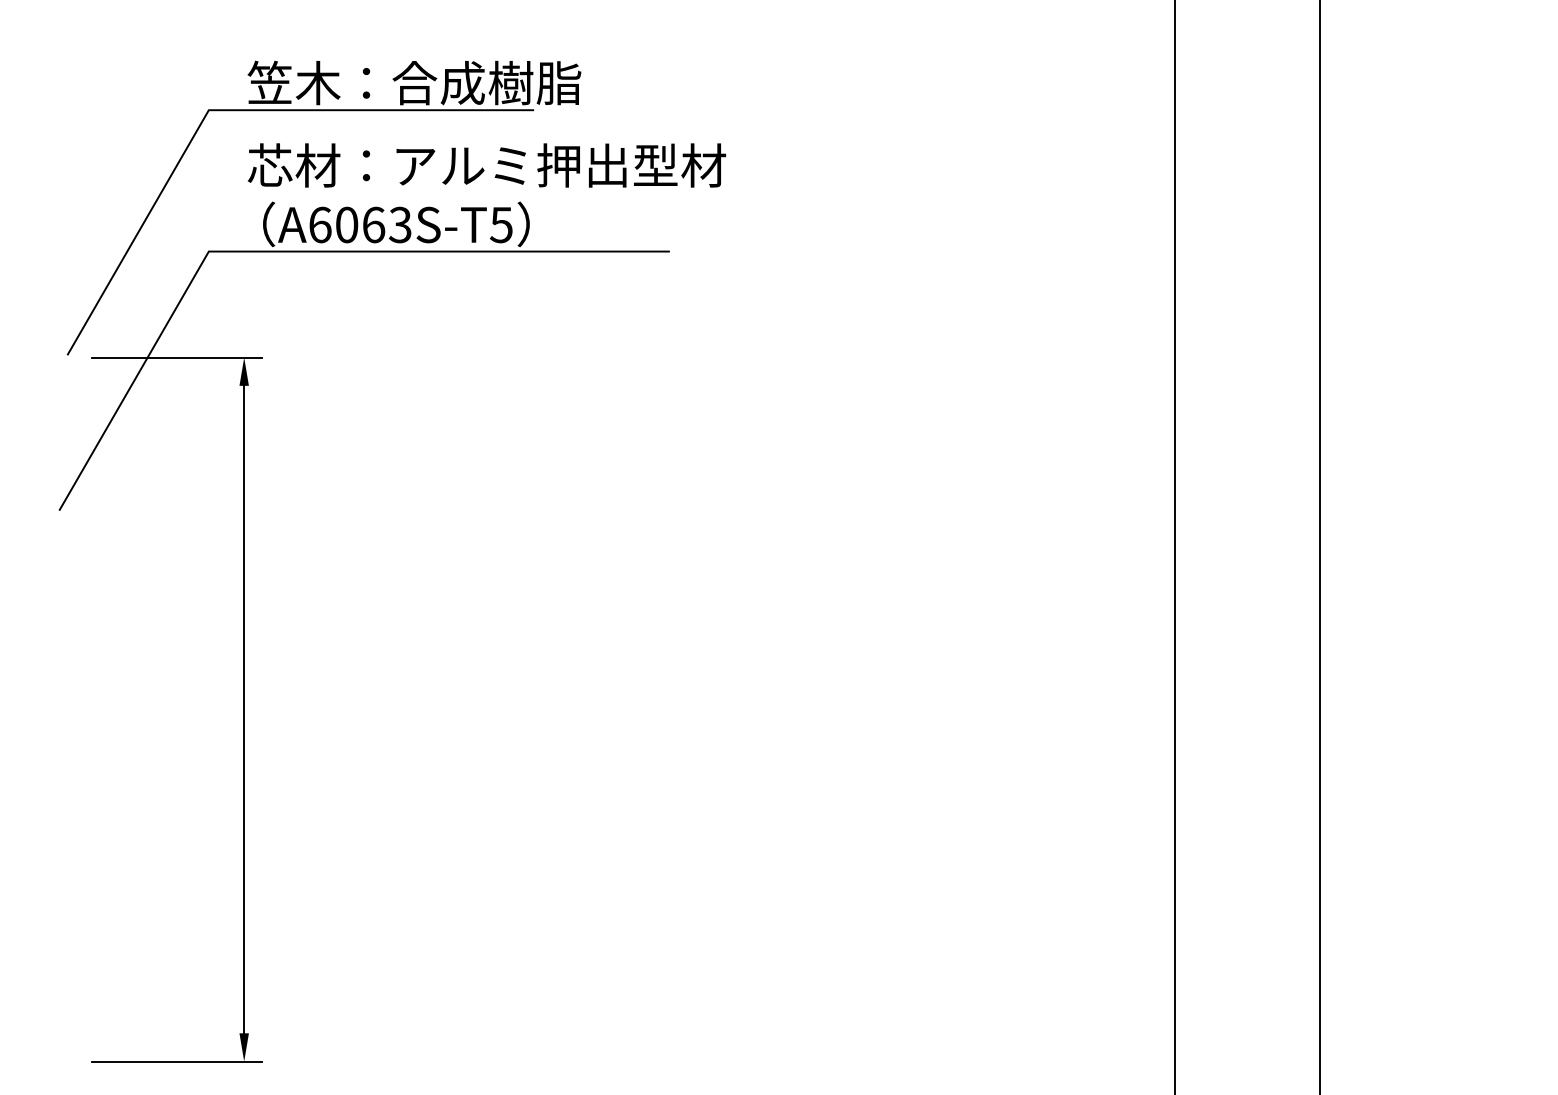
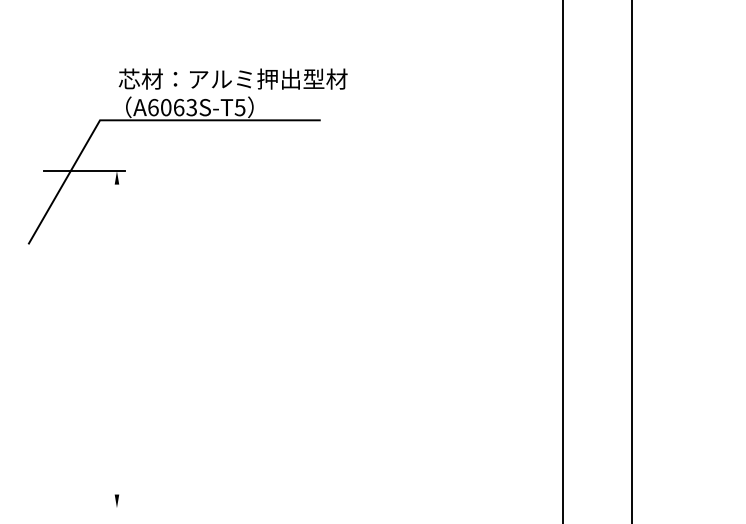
part: (322, 111) -> (154, 53), removed
line: (243, 709) -> (116, 339), removed
line: (176, 1062) -> (84, 508), removed

